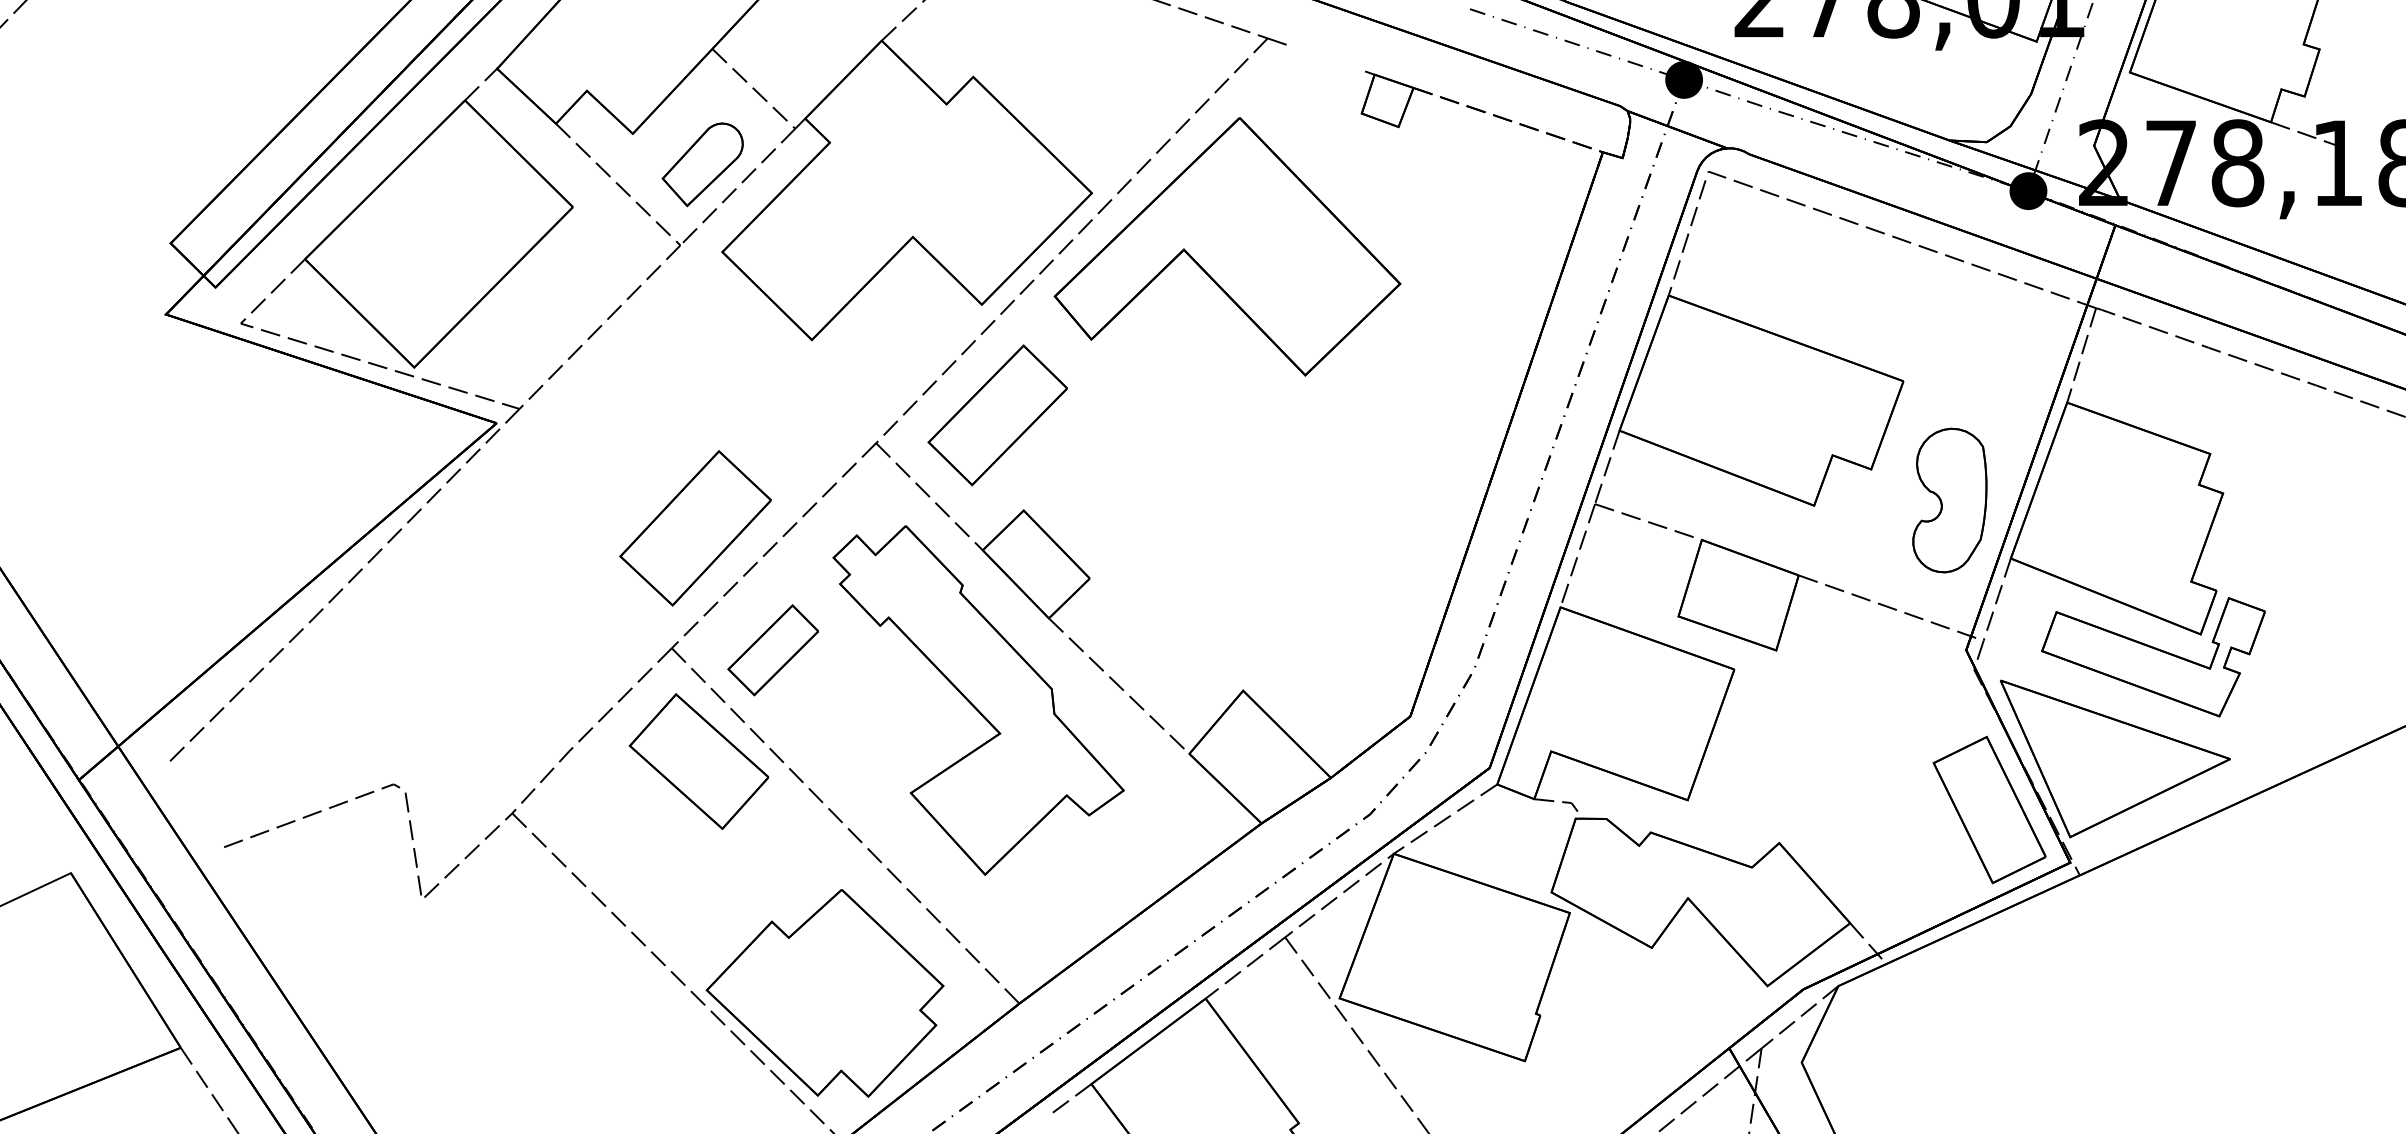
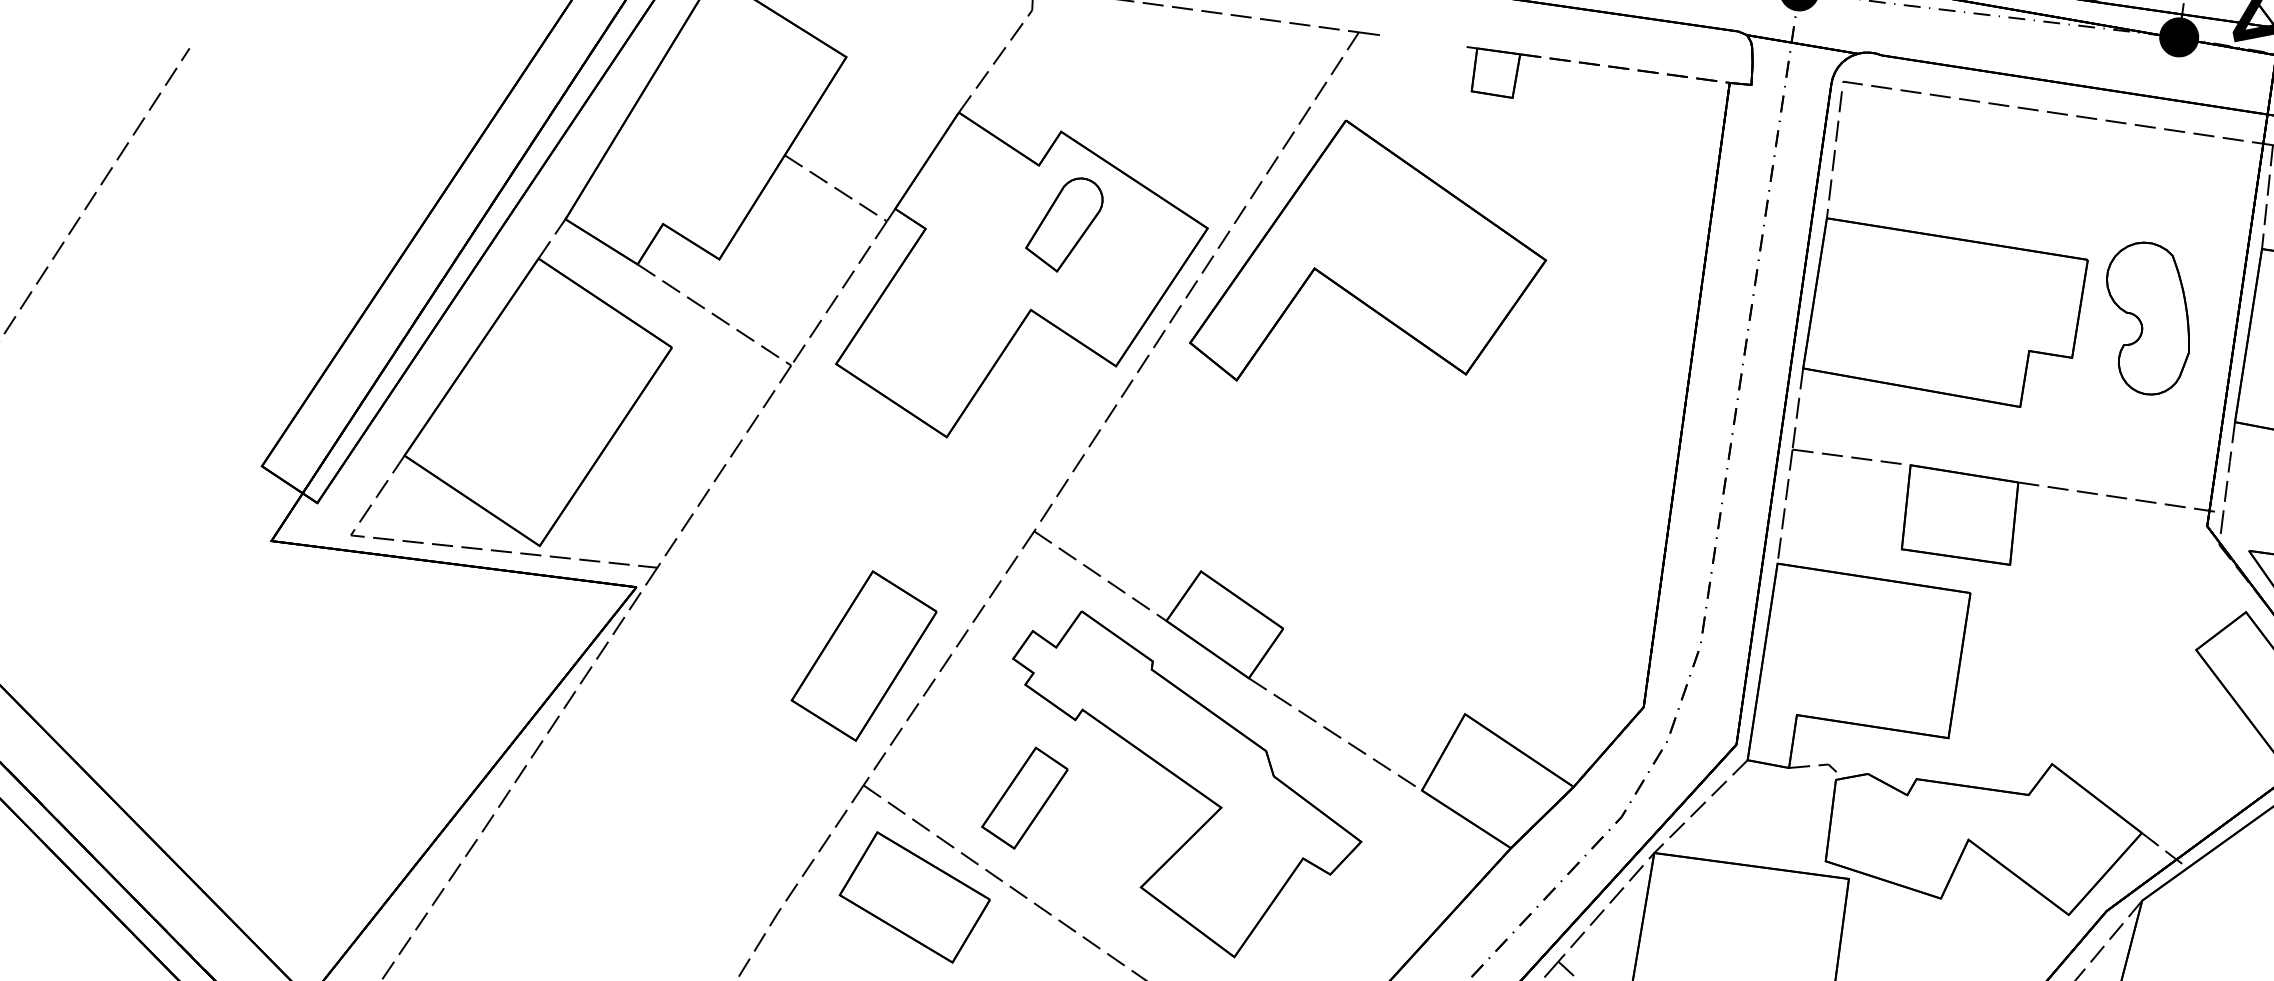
part: (702, 164) -> (1064, 225), moved
part: (997, 415) -> (1154, 478), removed
part: (1949, 500) -> (2148, 318), moved
part: (772, 650) -> (1024, 798), moved

